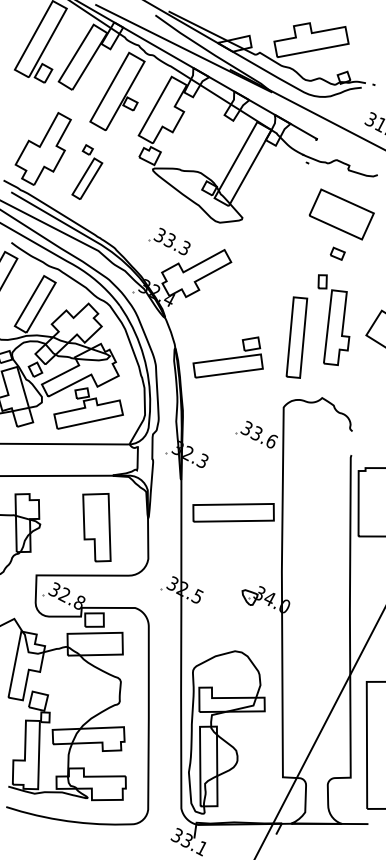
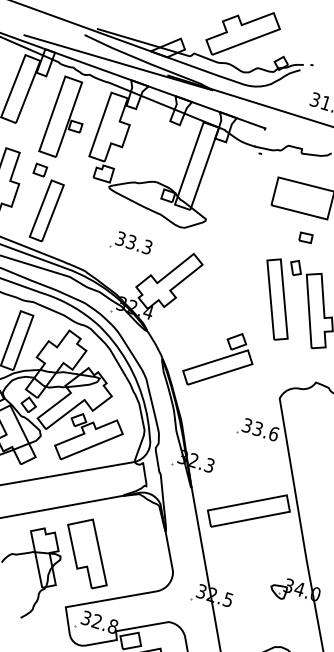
part: (87, 171) -> (45, 200), size x1.43
part: (169, 241) -> (130, 243), moved
part: (296, 337) -> (277, 299), moved
part: (96, 527) -> (86, 554), moved

